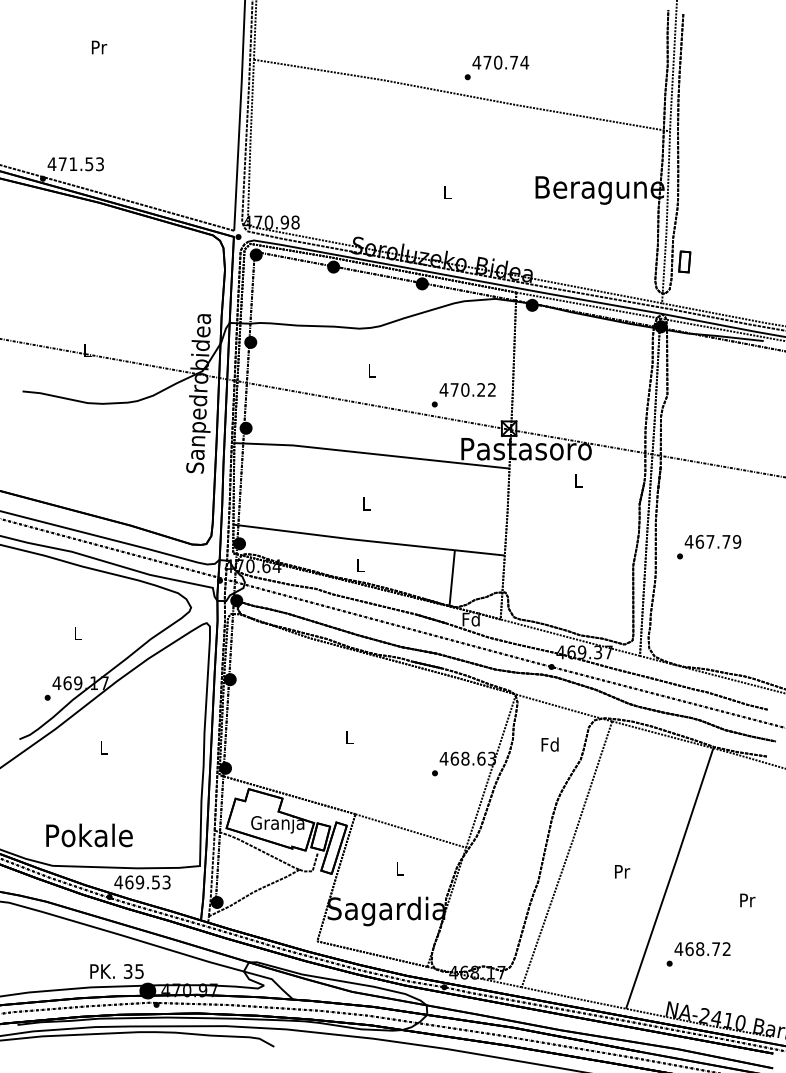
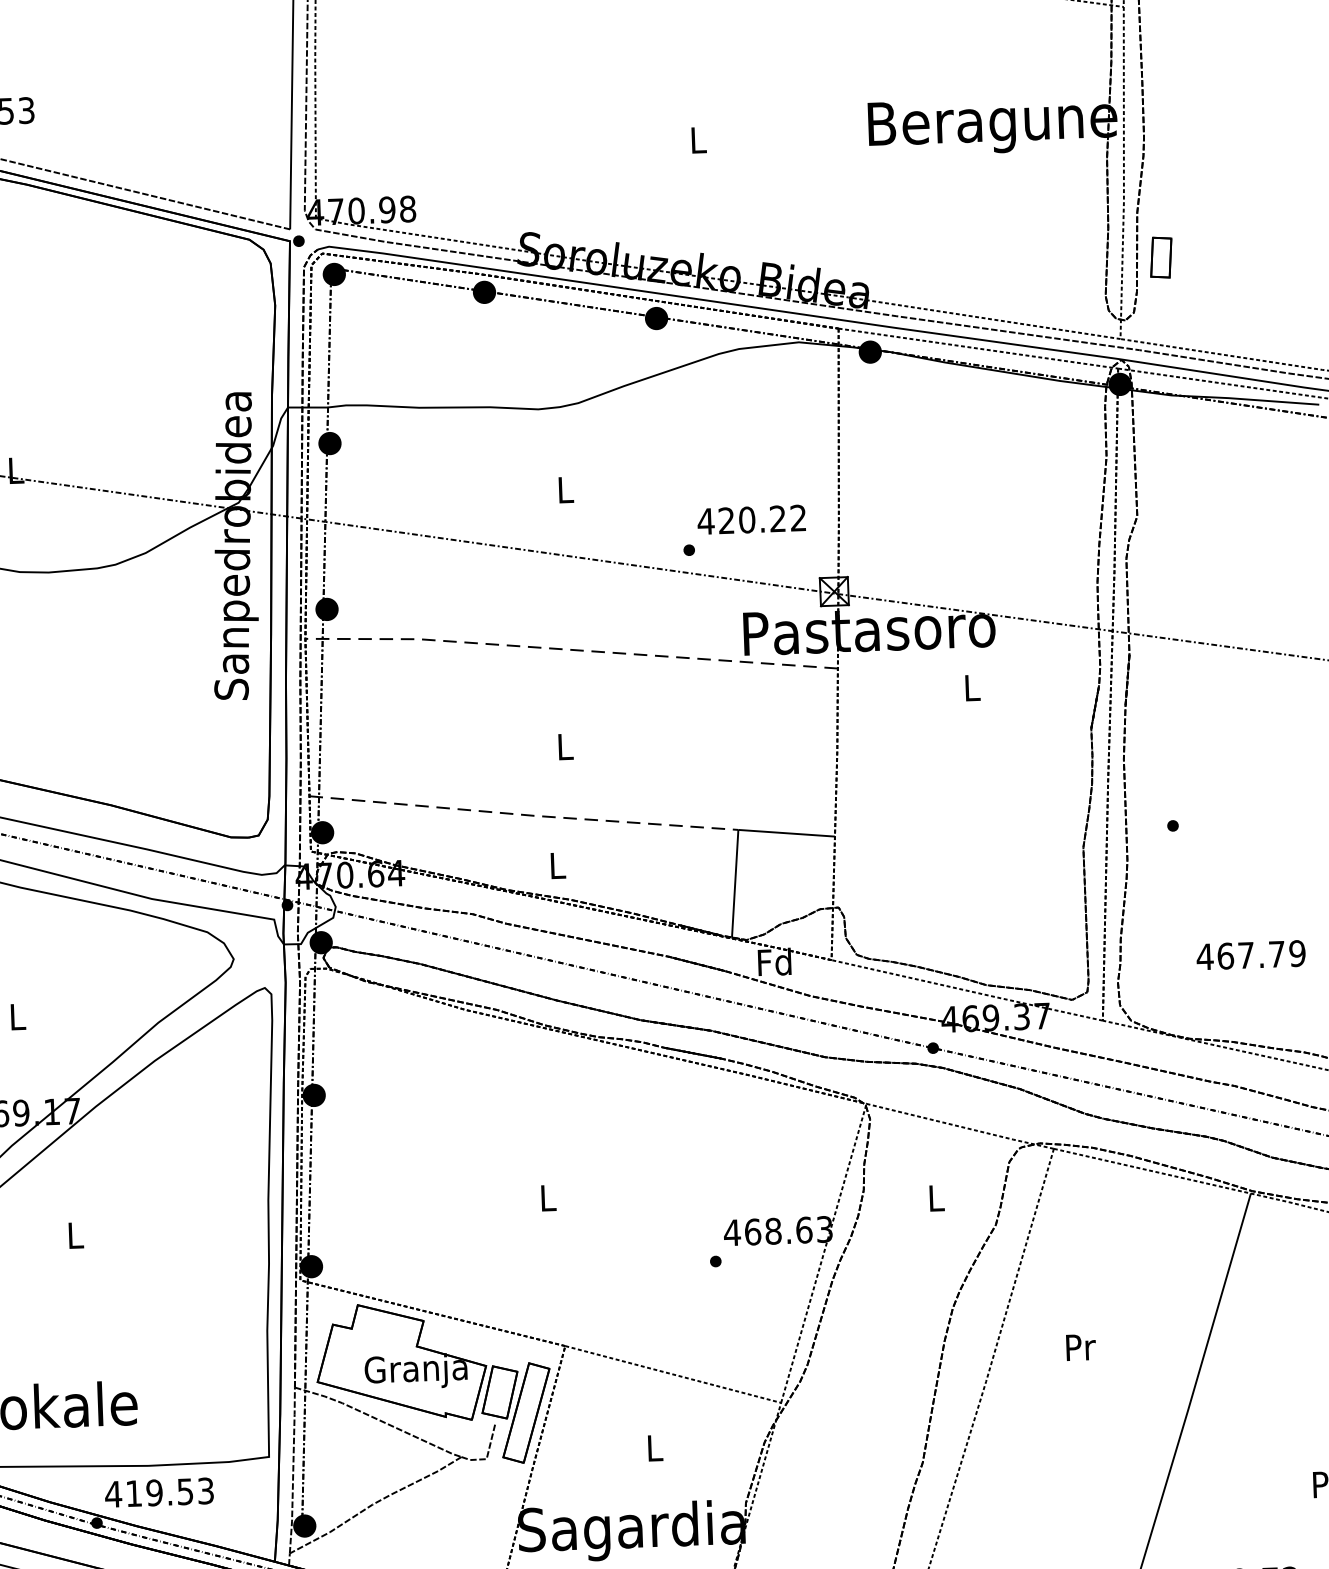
text: (454, 389) -> (726, 519), 470.22 -> 420.22
line: (371, 453) -> (570, 649), solid -> dashed
line: (345, 538) -> (526, 814), solid -> dashed
text: (712, 541) -> (1250, 954), moved
text: (549, 744) -> (934, 1197), Fd -> L
text: (622, 871) -> (1081, 1346), moved
text: (129, 882) -> (134, 1493), 469.53 -> 419.53

